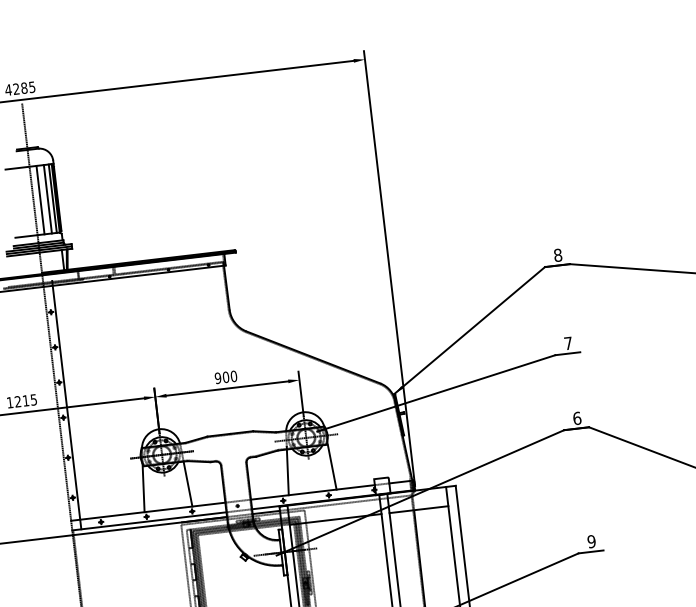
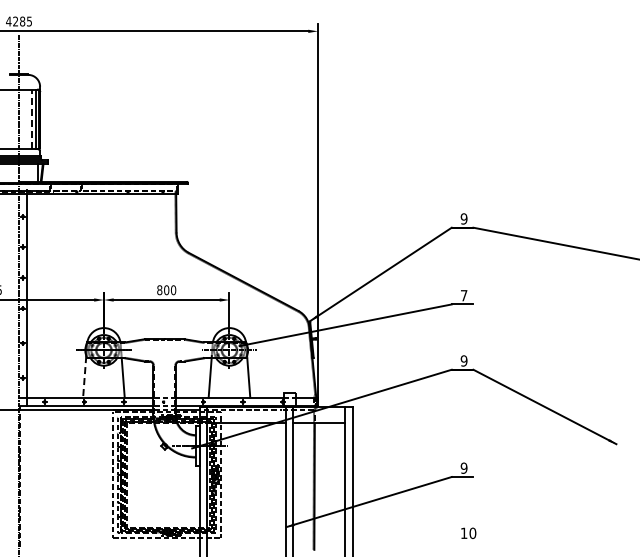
line: (47, 199) -> (31, 119), solid -> dashed
line: (40, 200) -> (25, 119), removed
text: (557, 254) -> (463, 218), 8 -> 9
text: (217, 378) -> (159, 290), 900 -> 800
text: (576, 417) -> (463, 360), 6 -> 9
line: (143, 487) -> (84, 376), solid -> dashed

